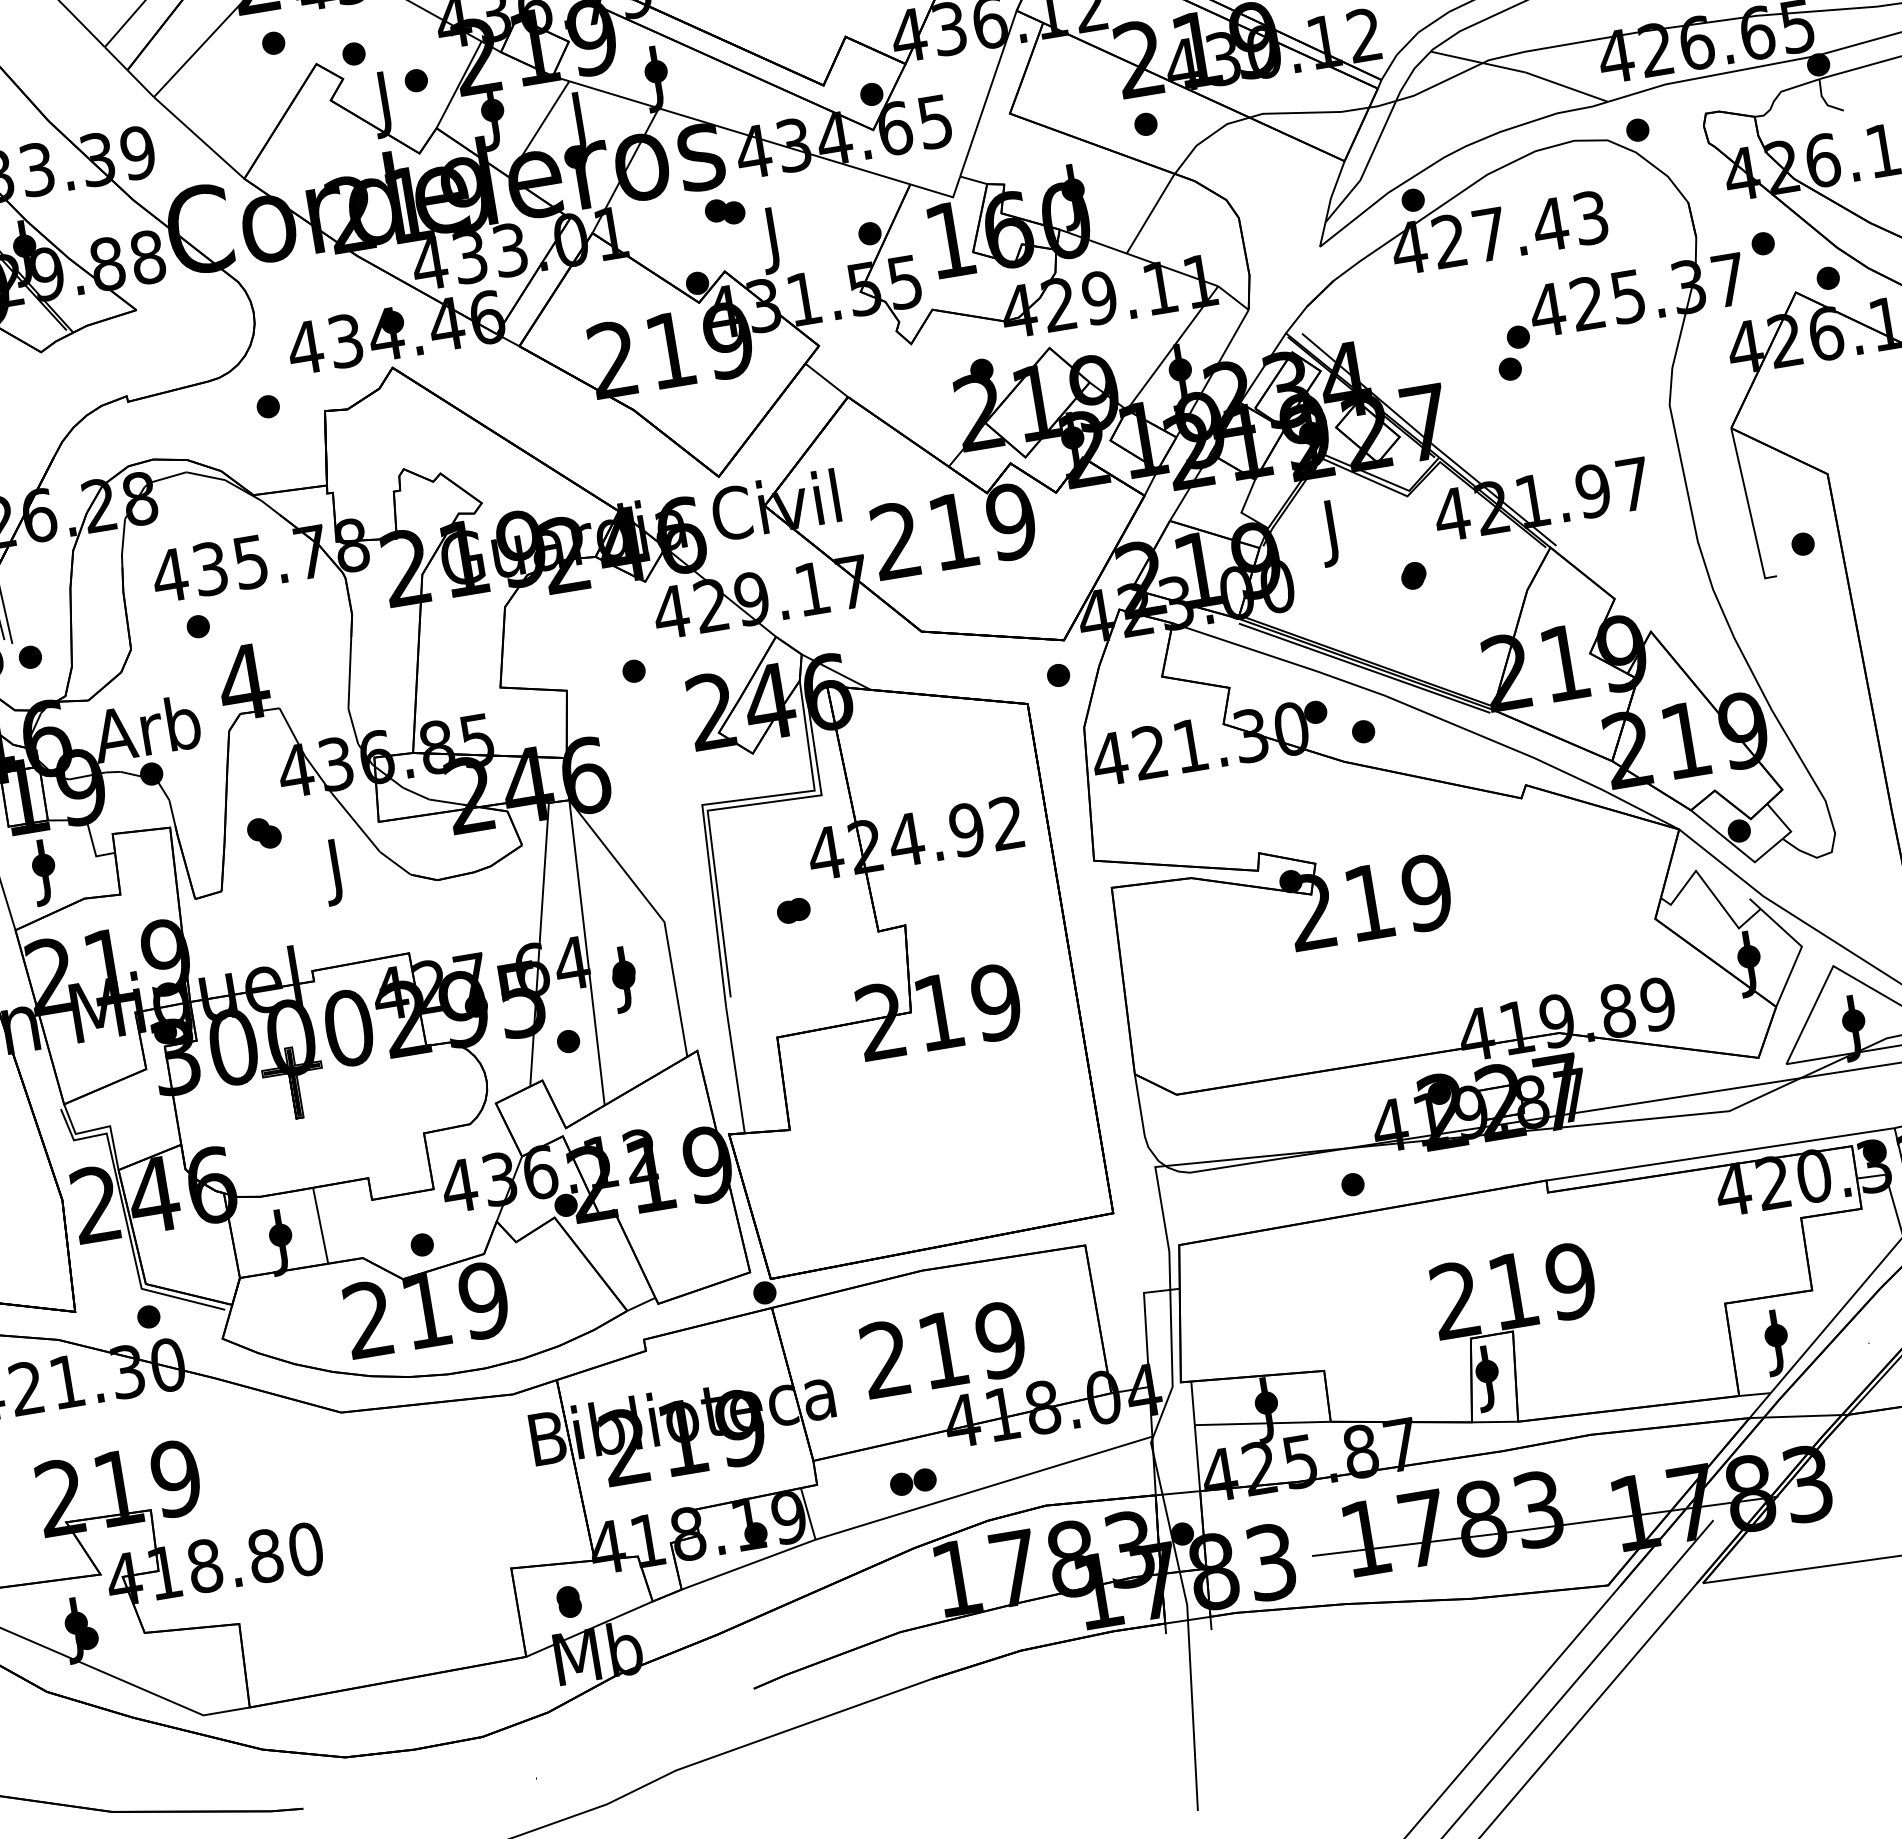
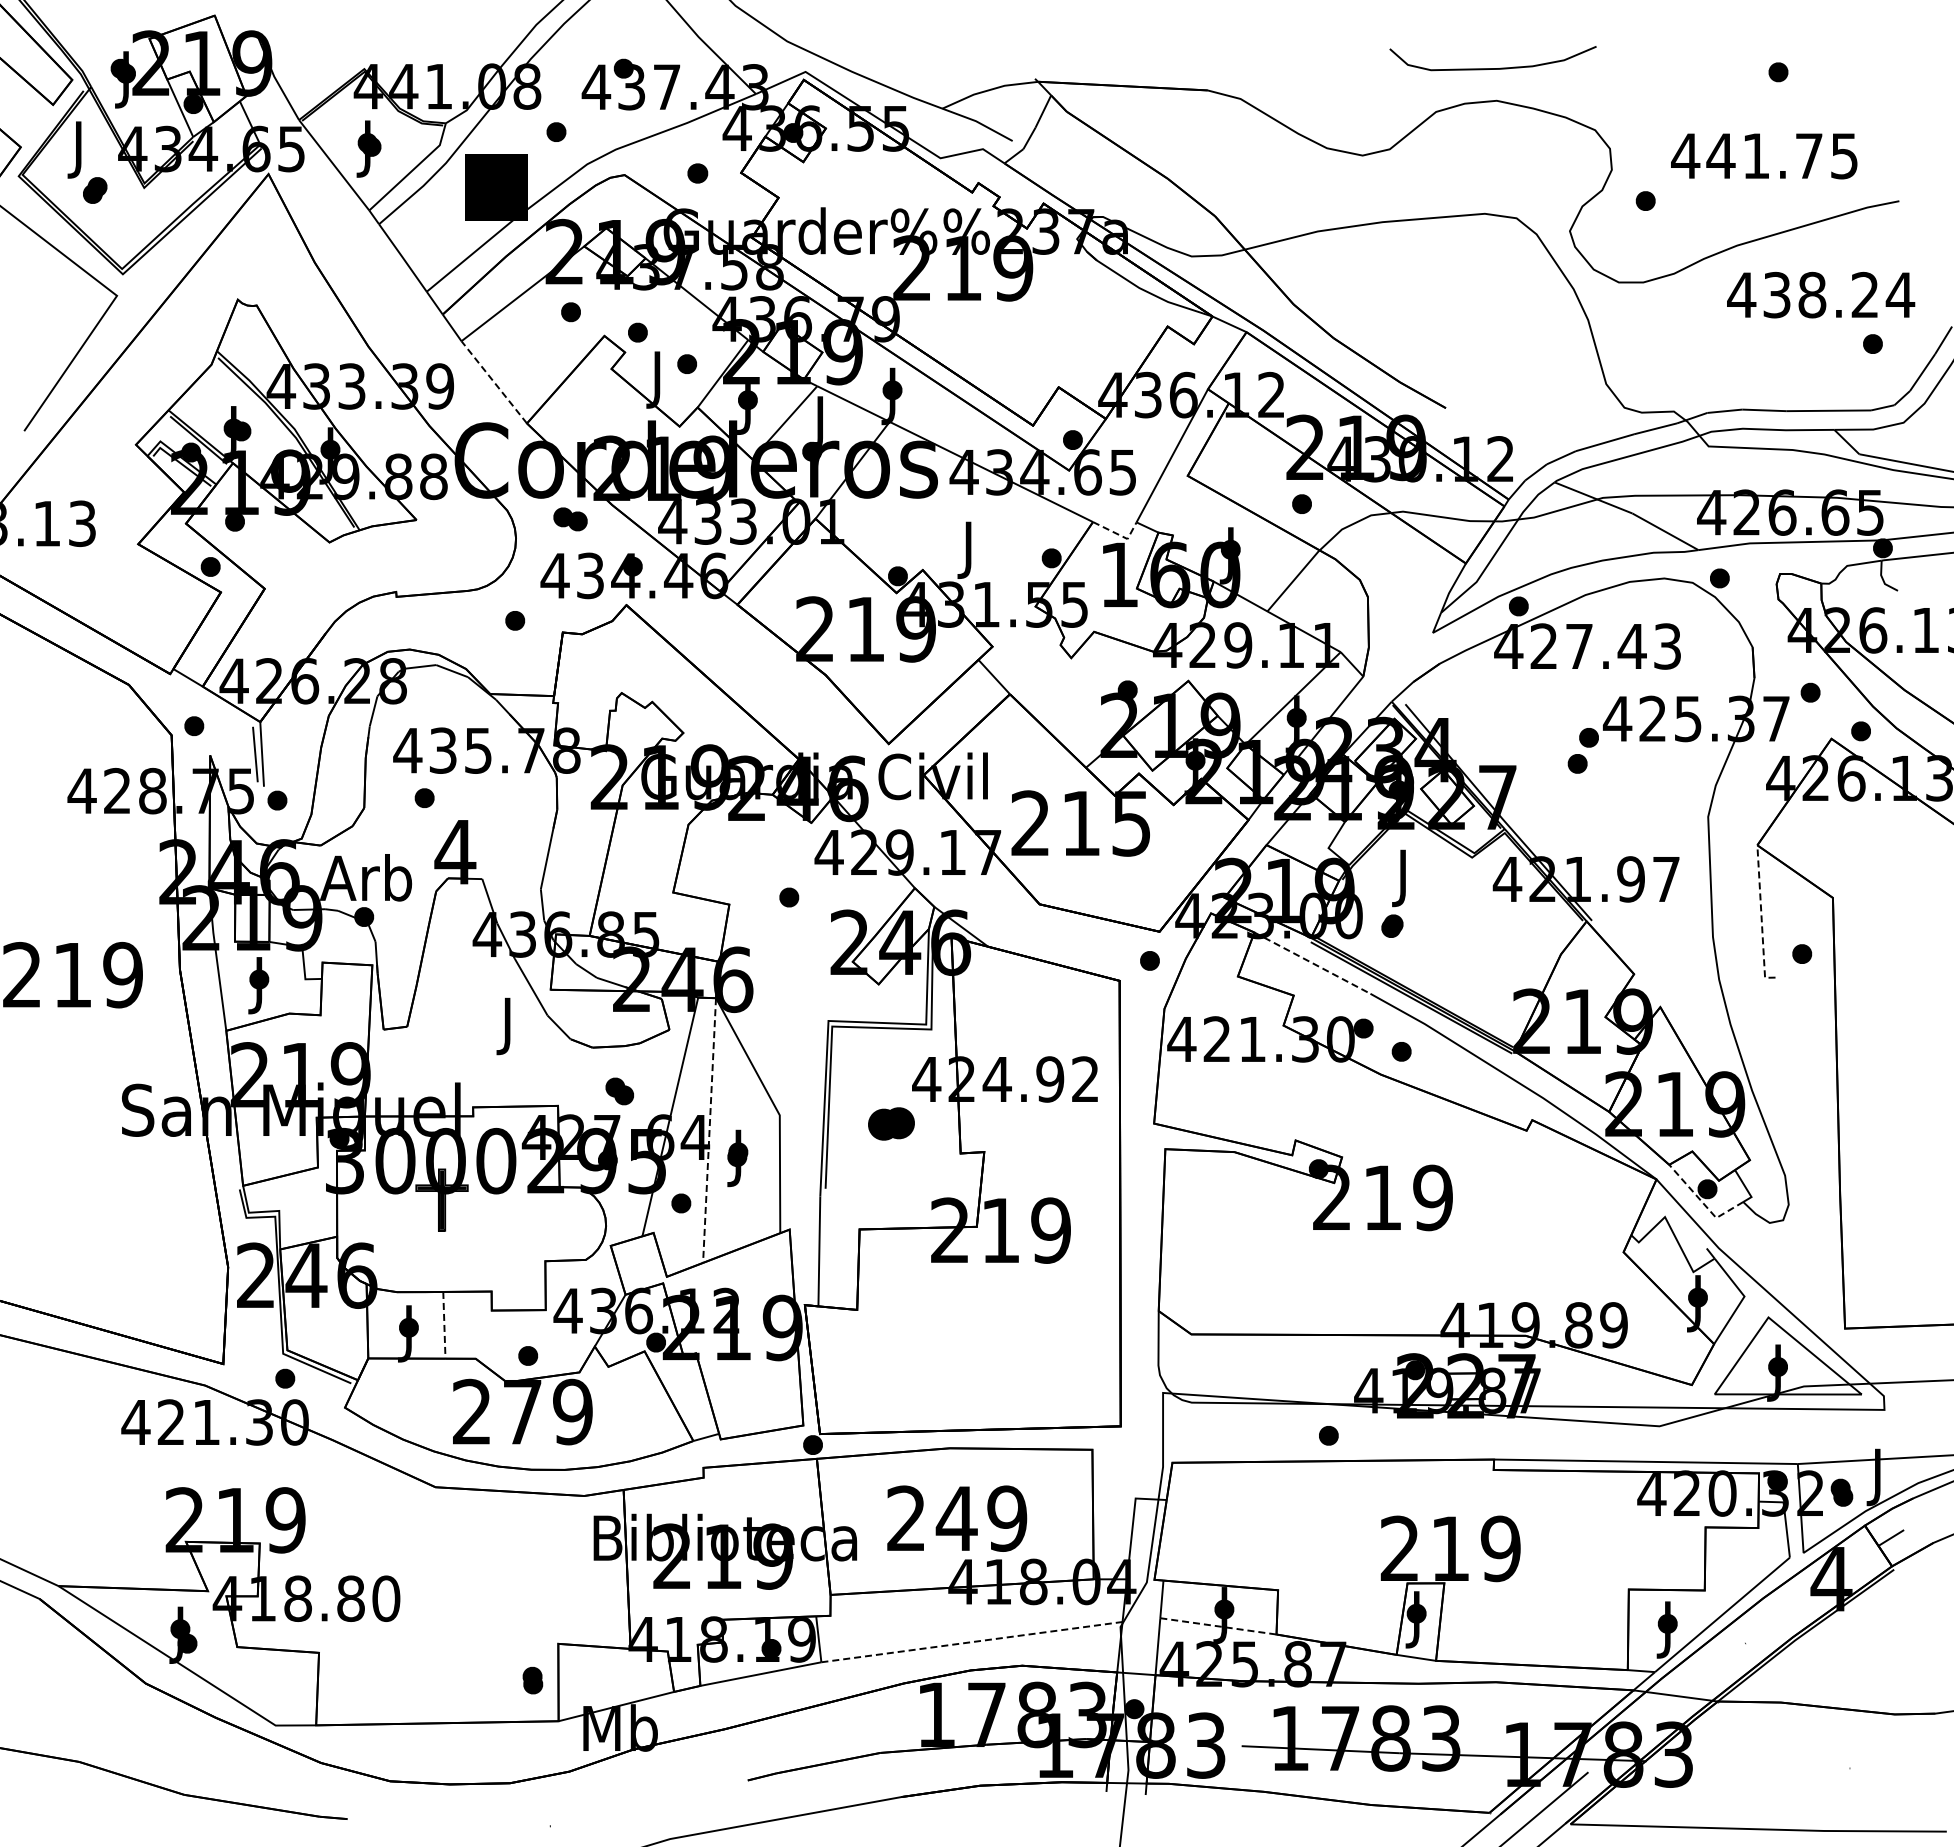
line: (199, 138) -> (494, 382), solid -> dashed
line: (943, 194) -> (1119, 535), solid -> dashed
part: (725, 212) -> (570, 519), moved
line: (1749, 510) -> (1761, 917), solid -> dashed
text: (1011, 521) -> (1131, 823), 219 -> 215
part: (1413, 575) -> (1392, 925), moved
line: (1244, 647) -> (1312, 963), solid -> dashed
part: (264, 833) -> (619, 1091), moved
line: (1737, 848) -> (1703, 1203), solid -> dashed
part: (793, 910) -> (891, 1123), size x1.6
line: (586, 952) -> (709, 1130), solid -> dashed
line: (320, 1225) -> (444, 1325), solid -> dashed
text: (426, 1310) -> (522, 1412), 219 -> 279
text: (942, 1349) -> (956, 1518), 219 -> 249
line: (1262, 1423) -> (1218, 1626), solid -> dashed
part: (913, 1482) -> (912, 1627), removed
line: (983, 1488) -> (971, 1642), solid -> dashed
part: (568, 1601) -> (532, 1680), moved

